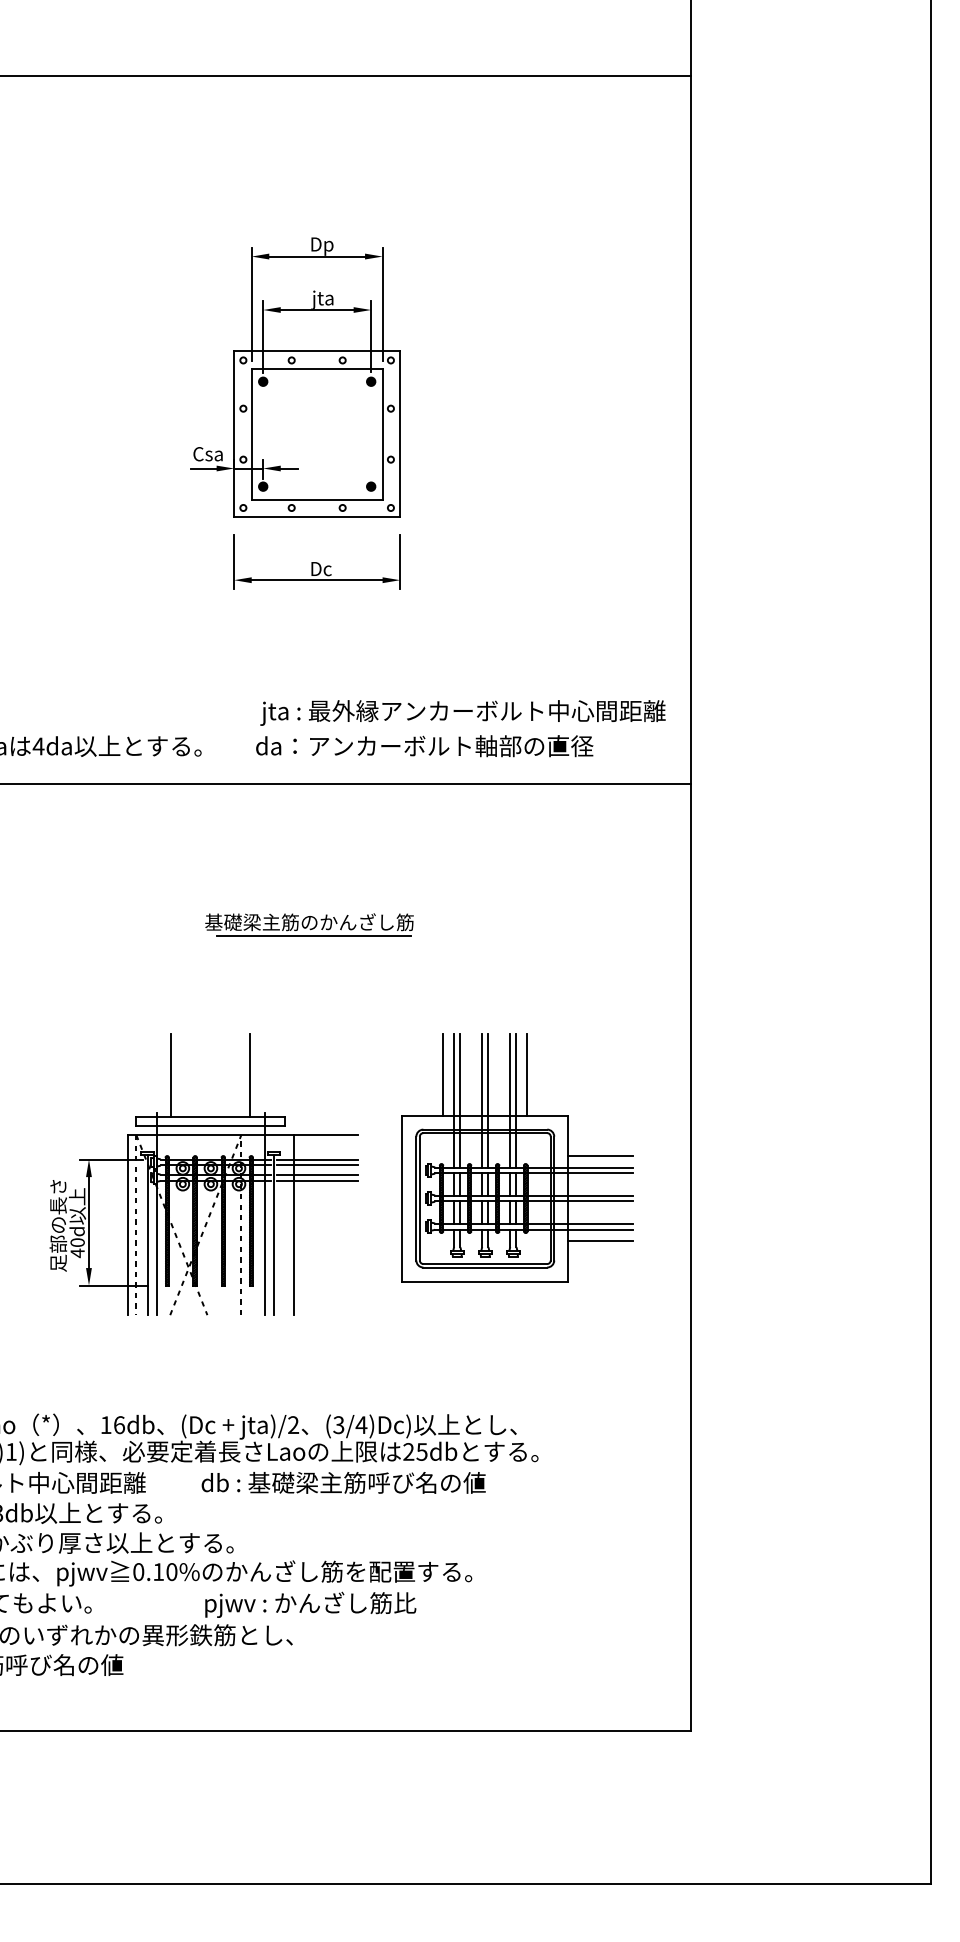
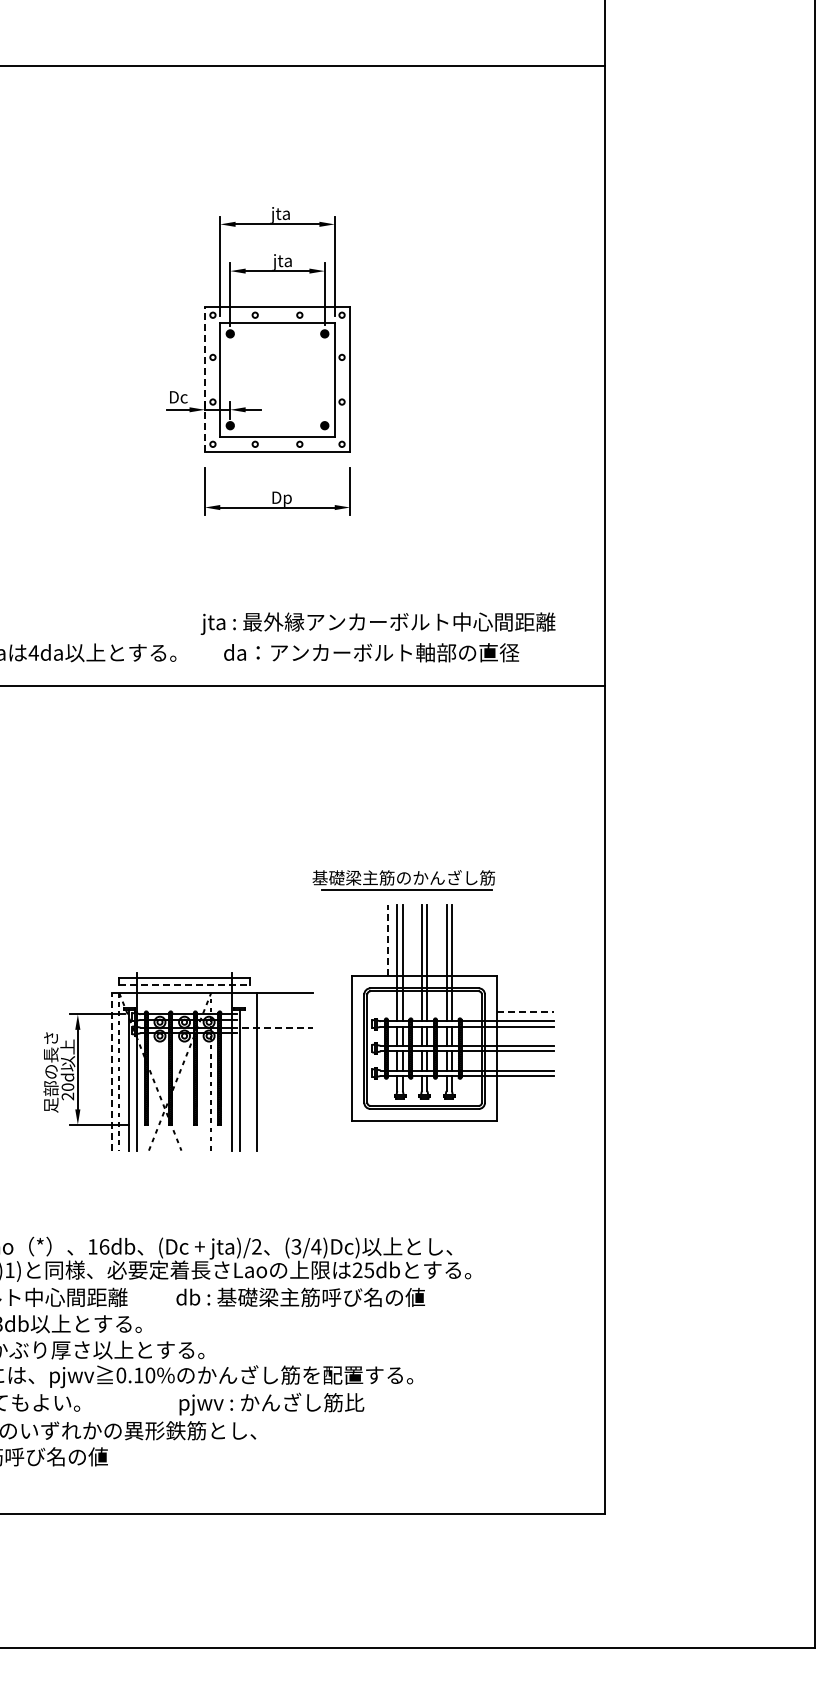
text: (320, 245) -> (280, 214), Dp -> jta
line: (233, 433) -> (204, 379), solid -> dashed
text: (207, 454) -> (181, 397), Csa -> Dc
text: (328, 572) -> (287, 500), Dc -> Dp
text: (462, 712) -> (377, 623), moved
part: (309, 925) -> (403, 880), moved
line: (172, 1074) -> (150, 940), removed
line: (250, 1074) -> (219, 940), removed
line: (442, 1074) -> (387, 940), solid -> dashed
line: (527, 1074) -> (461, 940), removed
line: (212, 1126) -> (185, 985), solid -> dashed
line: (601, 1156) -> (526, 1011), solid -> dashed
line: (317, 1159) -> (277, 1014), removed
line: (317, 1165) -> (277, 1019), removed
line: (318, 1174) -> (278, 1027), solid -> dashed
line: (317, 1181) -> (277, 1033), removed
line: (127, 1224) -> (111, 1071), solid -> dashed
line: (600, 1240) -> (525, 1085), removed
text: (77, 1253) -> (67, 1096), 40d -> 20d

